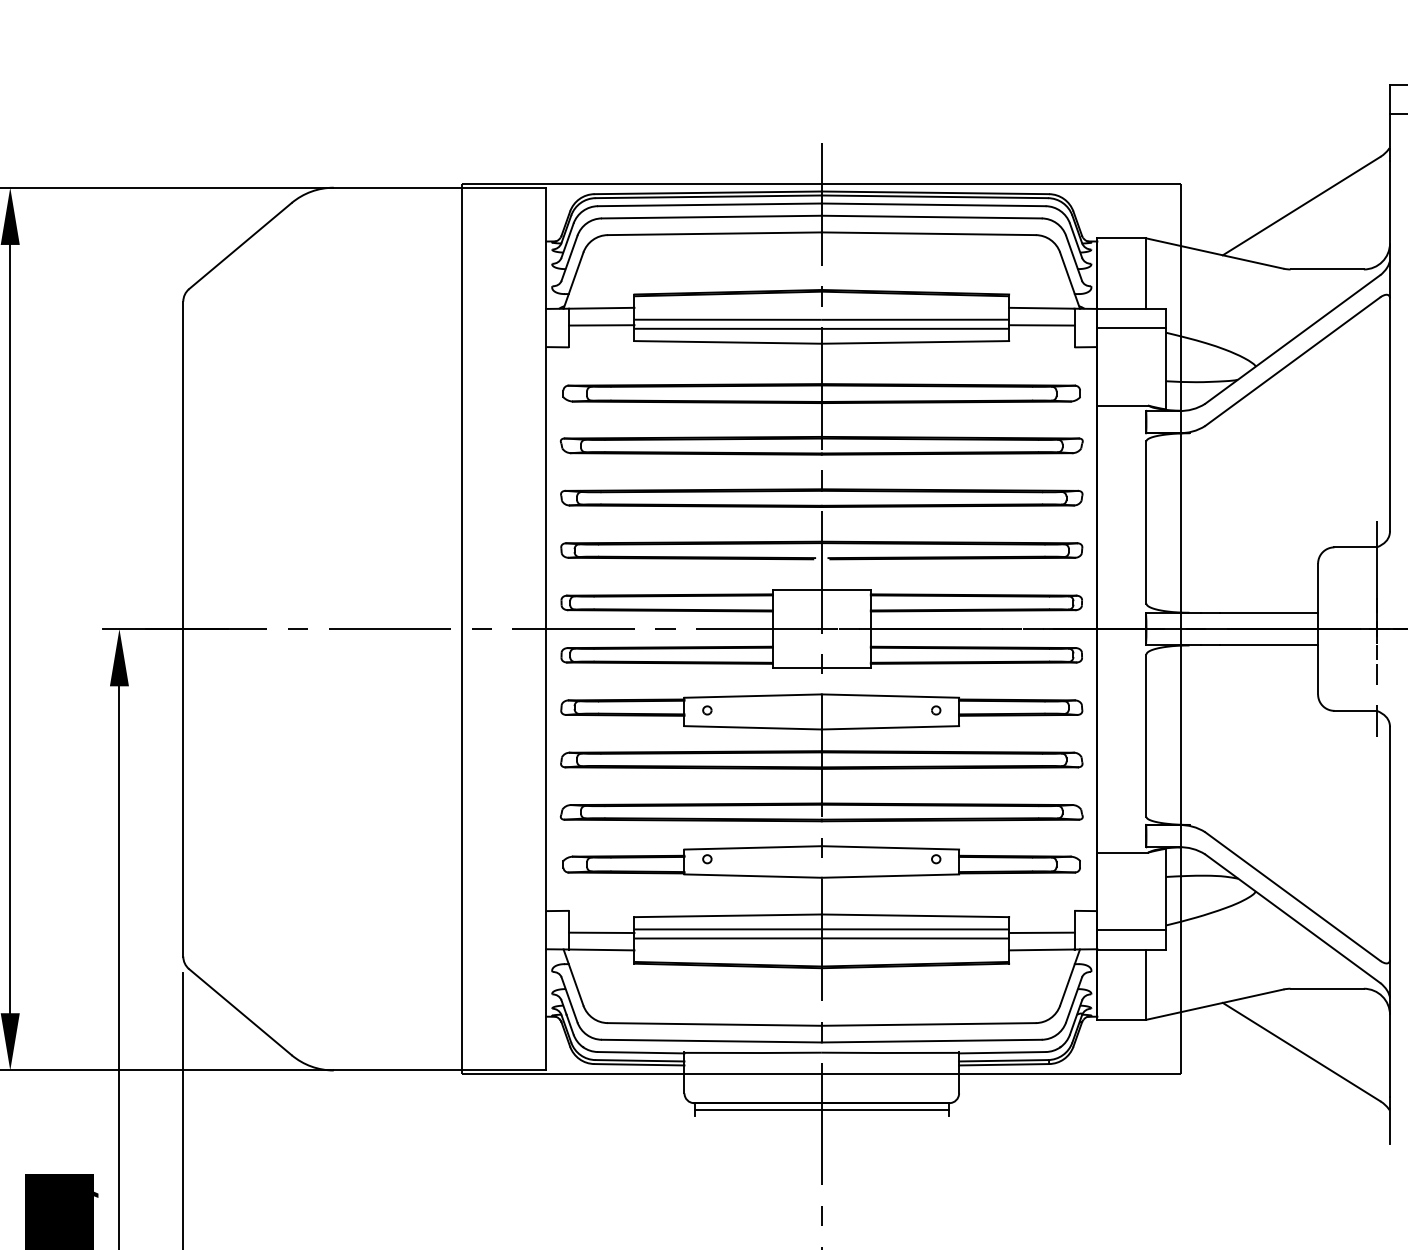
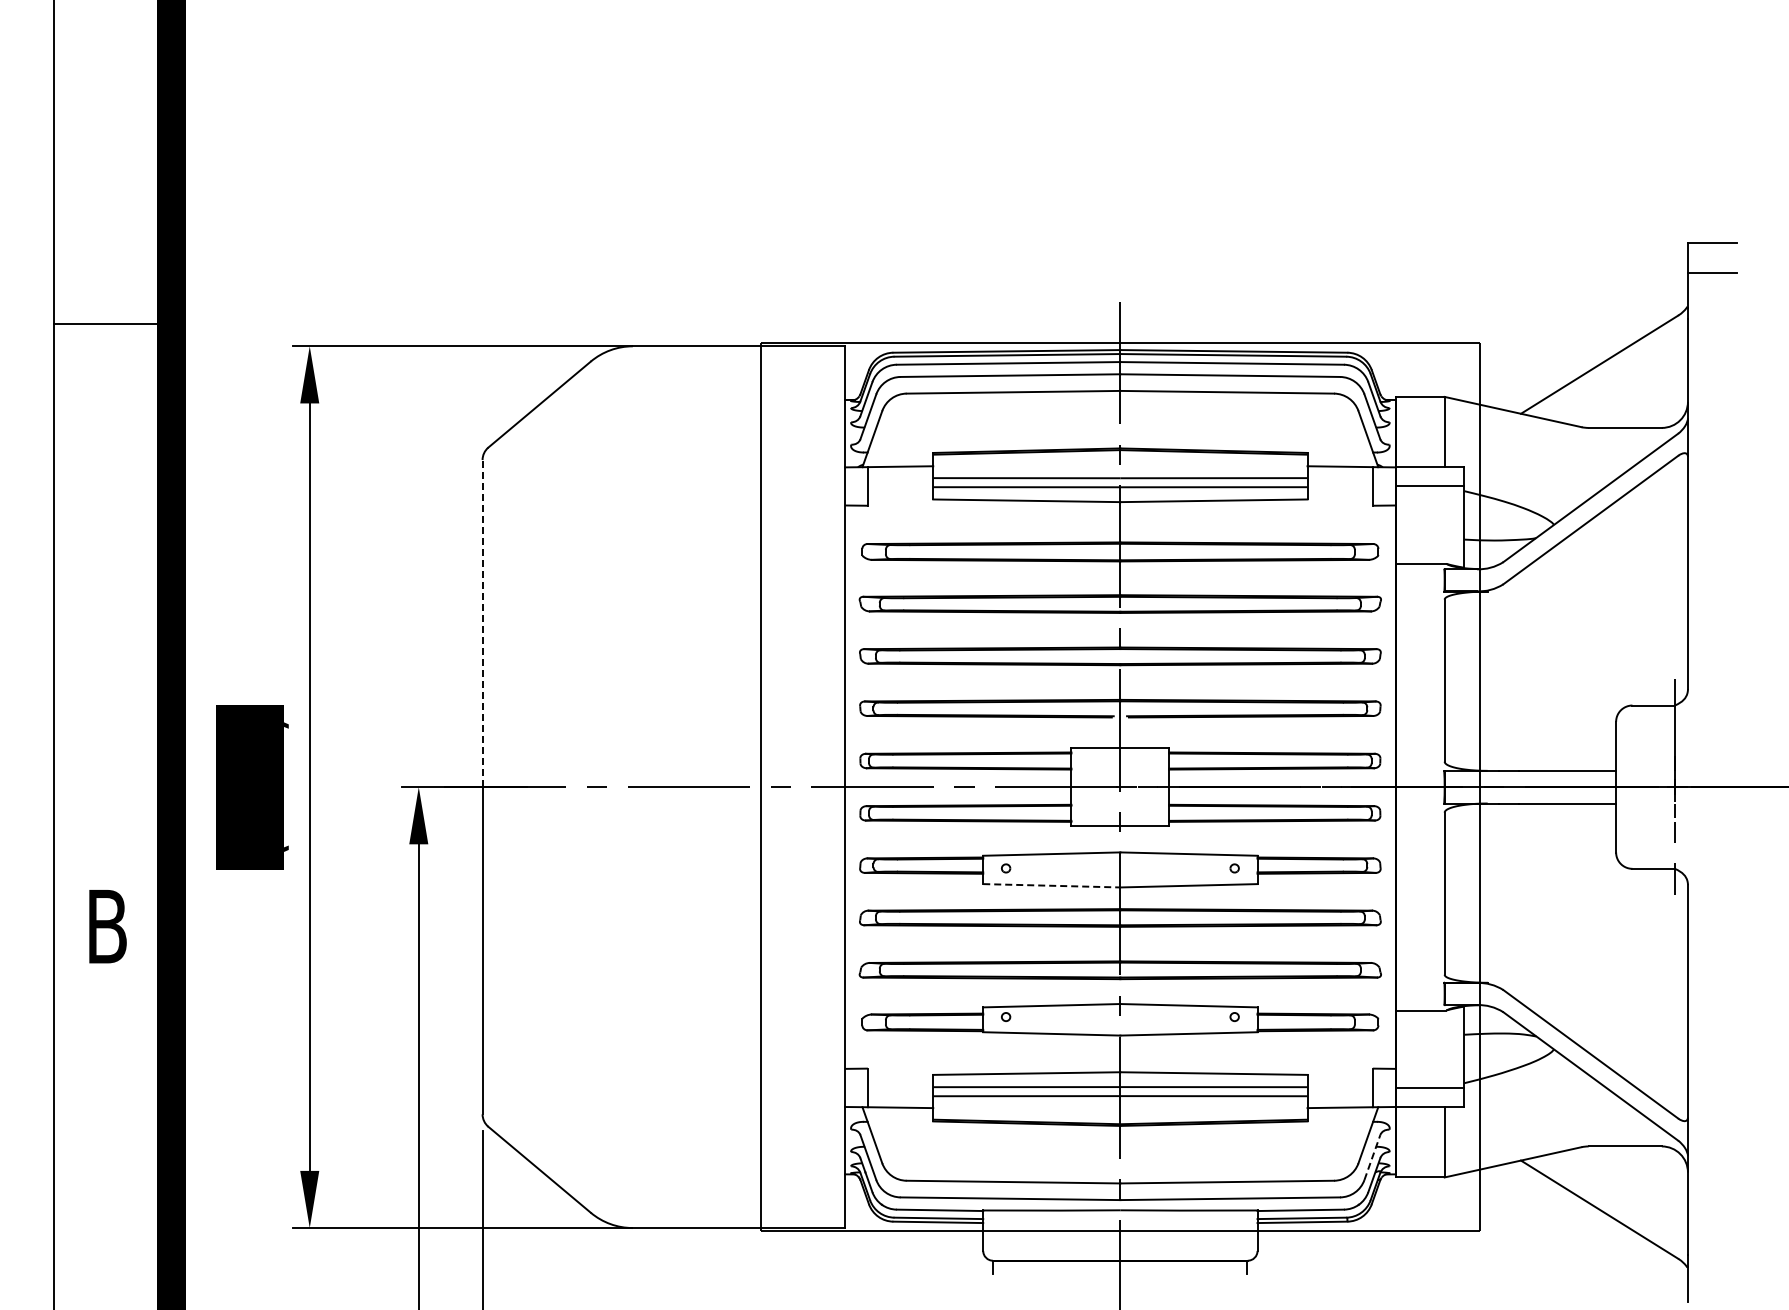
line: (601, 325) -> (900, 483), removed
line: (1041, 325) -> (1339, 483), removed
line: (183, 465) -> (482, 623), solid -> dashed
line: (752, 727) -> (1051, 885), solid -> dashed
line: (601, 932) -> (900, 1090), removed
line: (1041, 932) -> (1339, 1090), removed
line: (1074, 999) -> (1372, 1157), solid -> dashed
line: (821, 1109) -> (1120, 1267), removed

